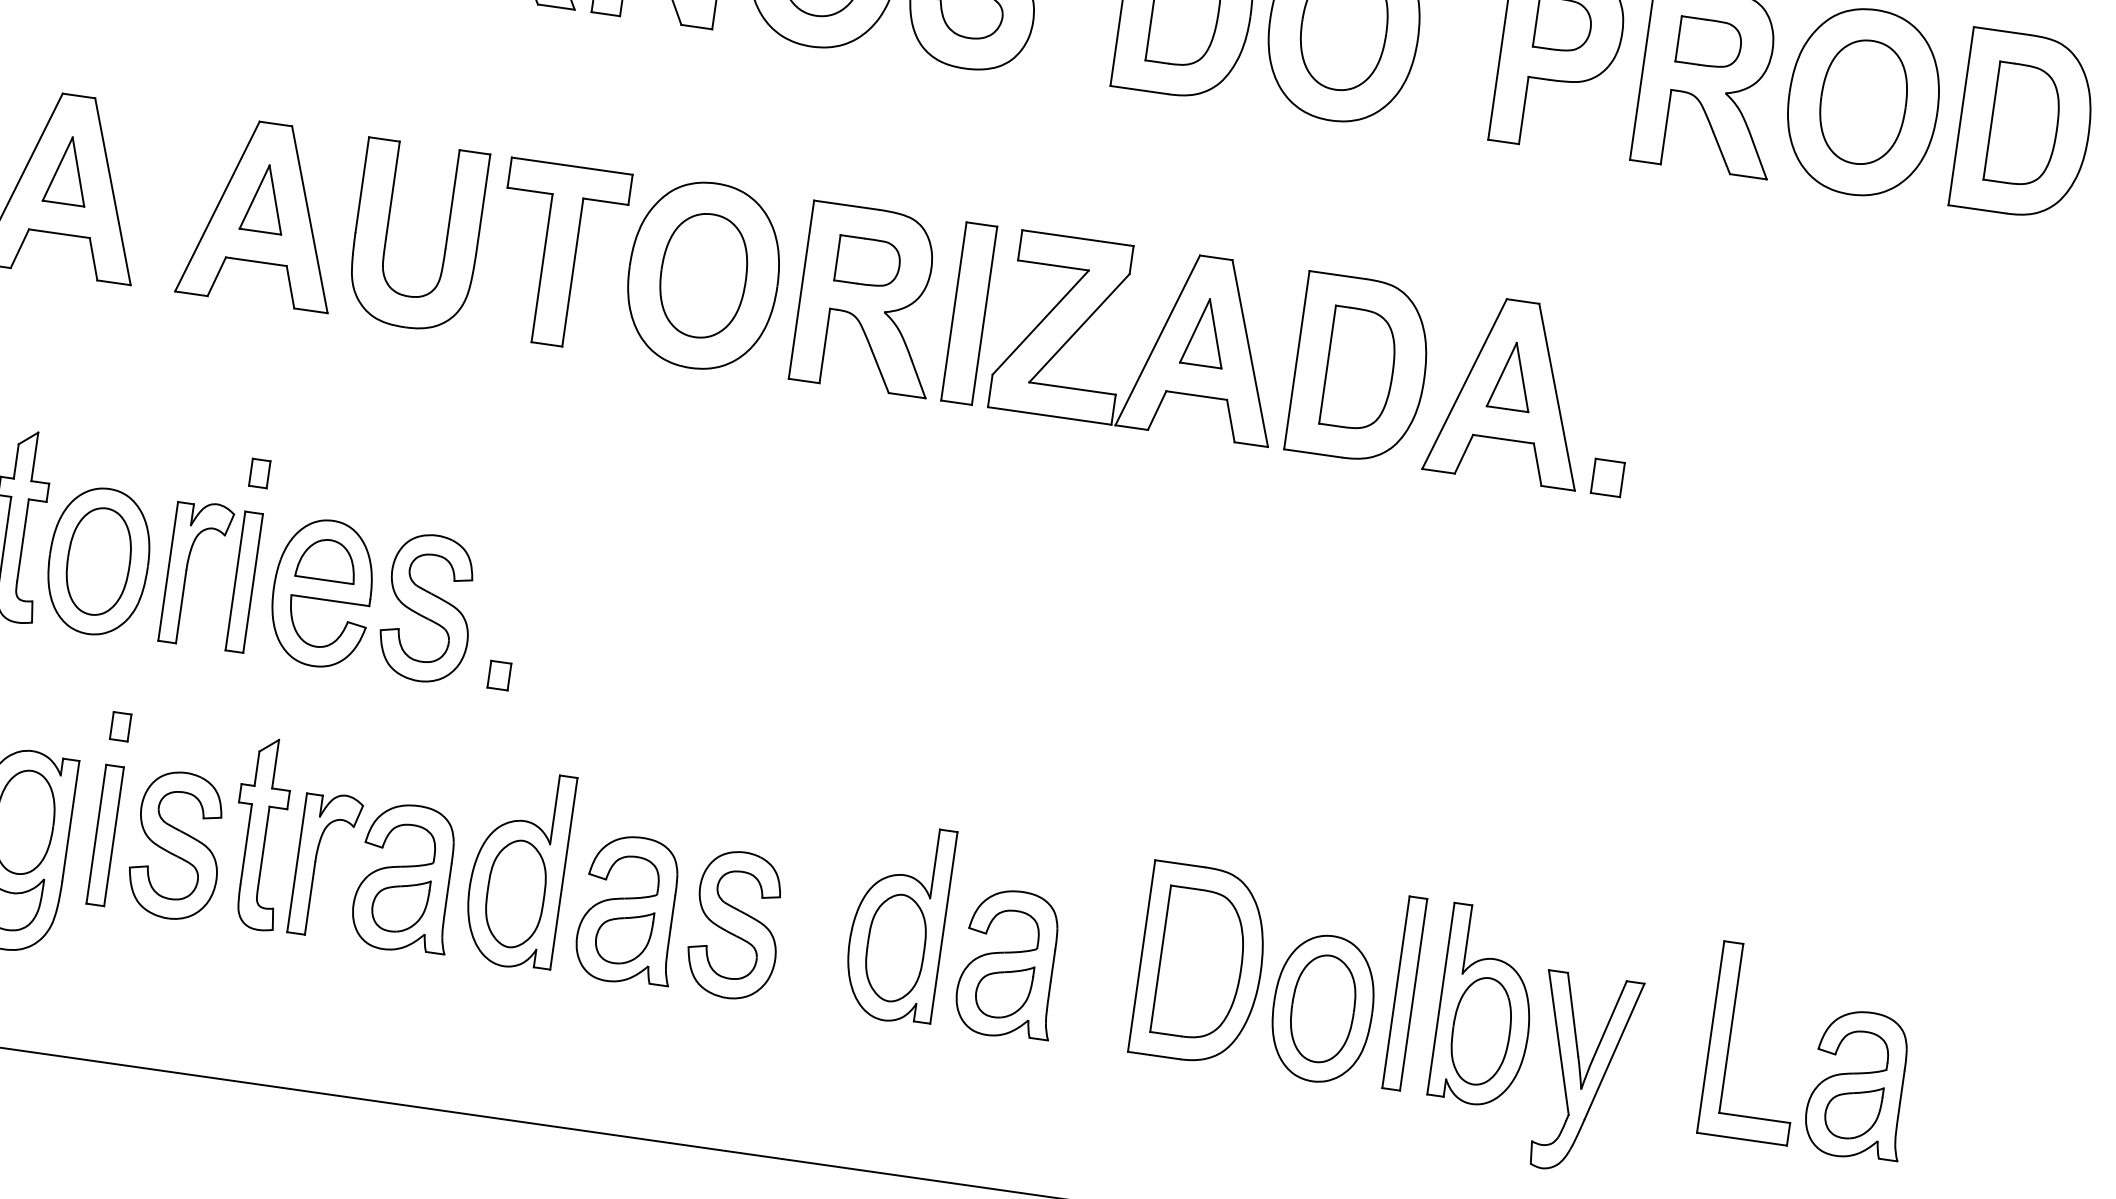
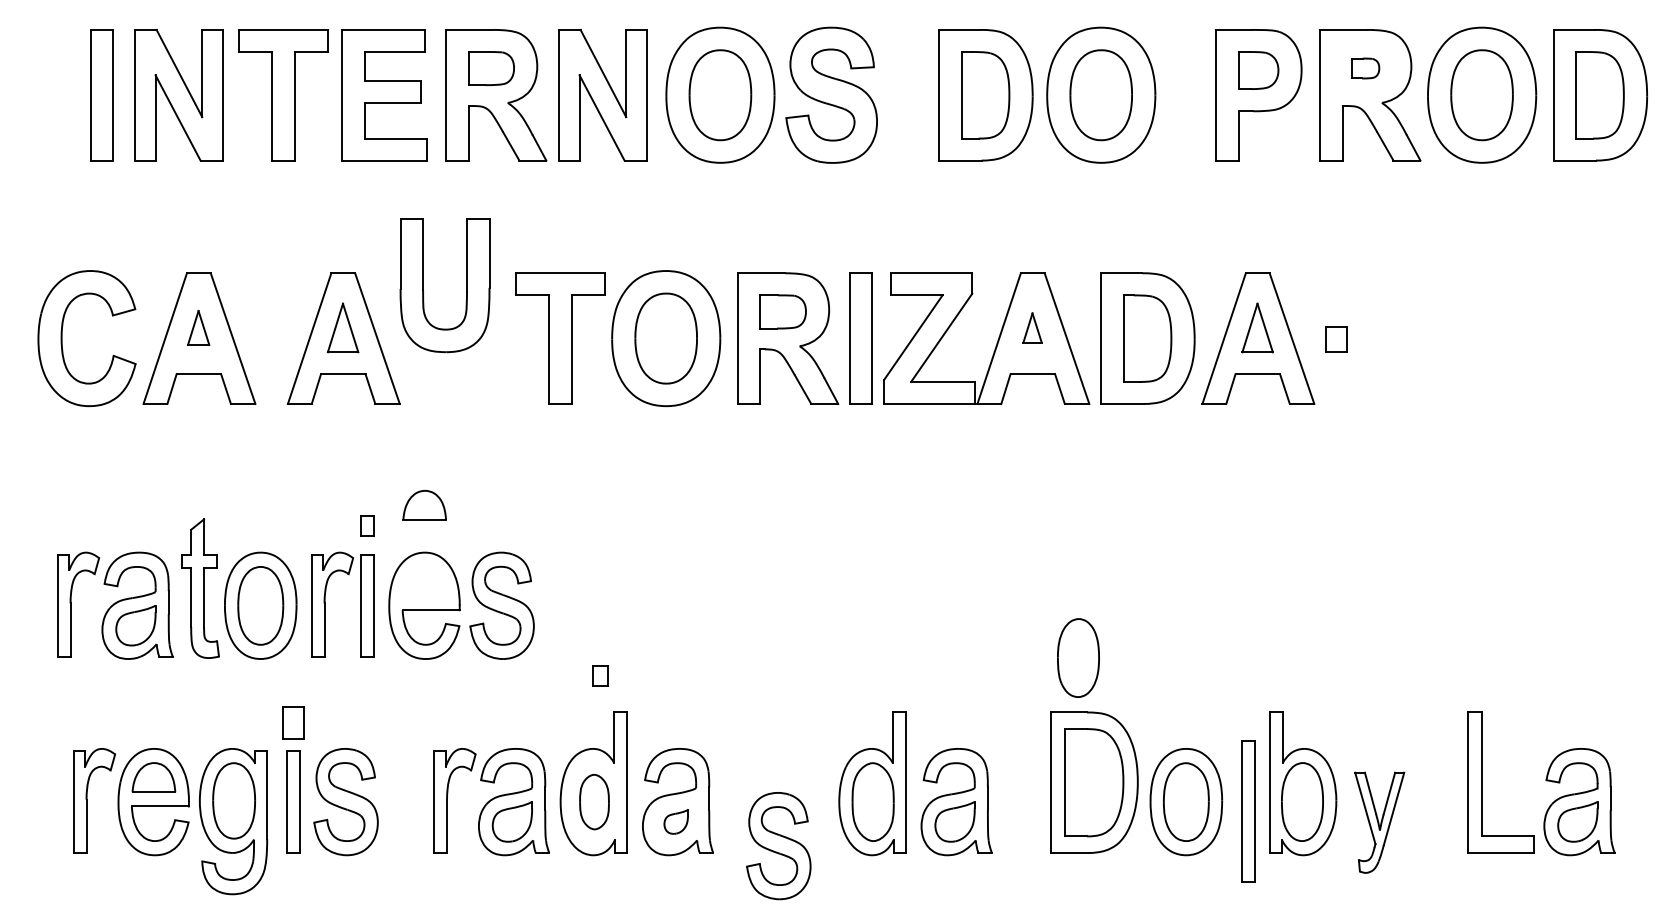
part: (1709, 43) -> (1365, 68), size x0.6
part: (67, 169) -> (198, 327), size x0.7
part: (387, 232) -> (423, 285), moved
part: (1205, 331) -> (1032, 327), size x0.6
part: (1607, 478) -> (1336, 339), moved
part: (327, 558) -> (424, 504), moved
part: (499, 675) -> (600, 675), moved
part: (121, 725) -> (293, 721), size x1.6
part: (1204, 790) -> (1078, 657), added
part: (260, 833) -> (404, 784), removed
part: (516, 893) -> (594, 801), size x0.7
part: (735, 925) -> (778, 846), moved
part: (622, 936) -> (675, 821), size x0.6
part: (1404, 993) -> (1248, 811), moved
part: (1582, 1074) -> (1379, 822), size x0.7

